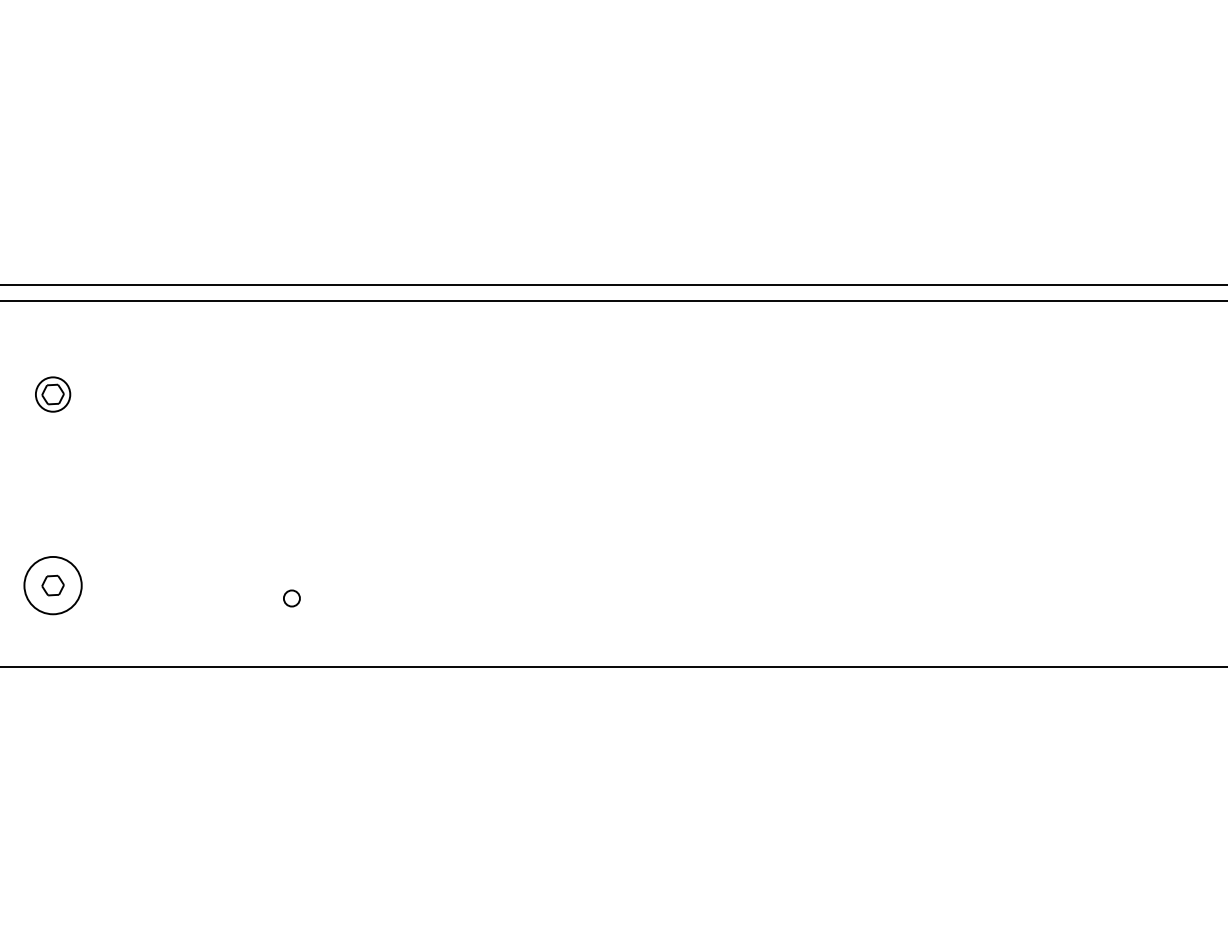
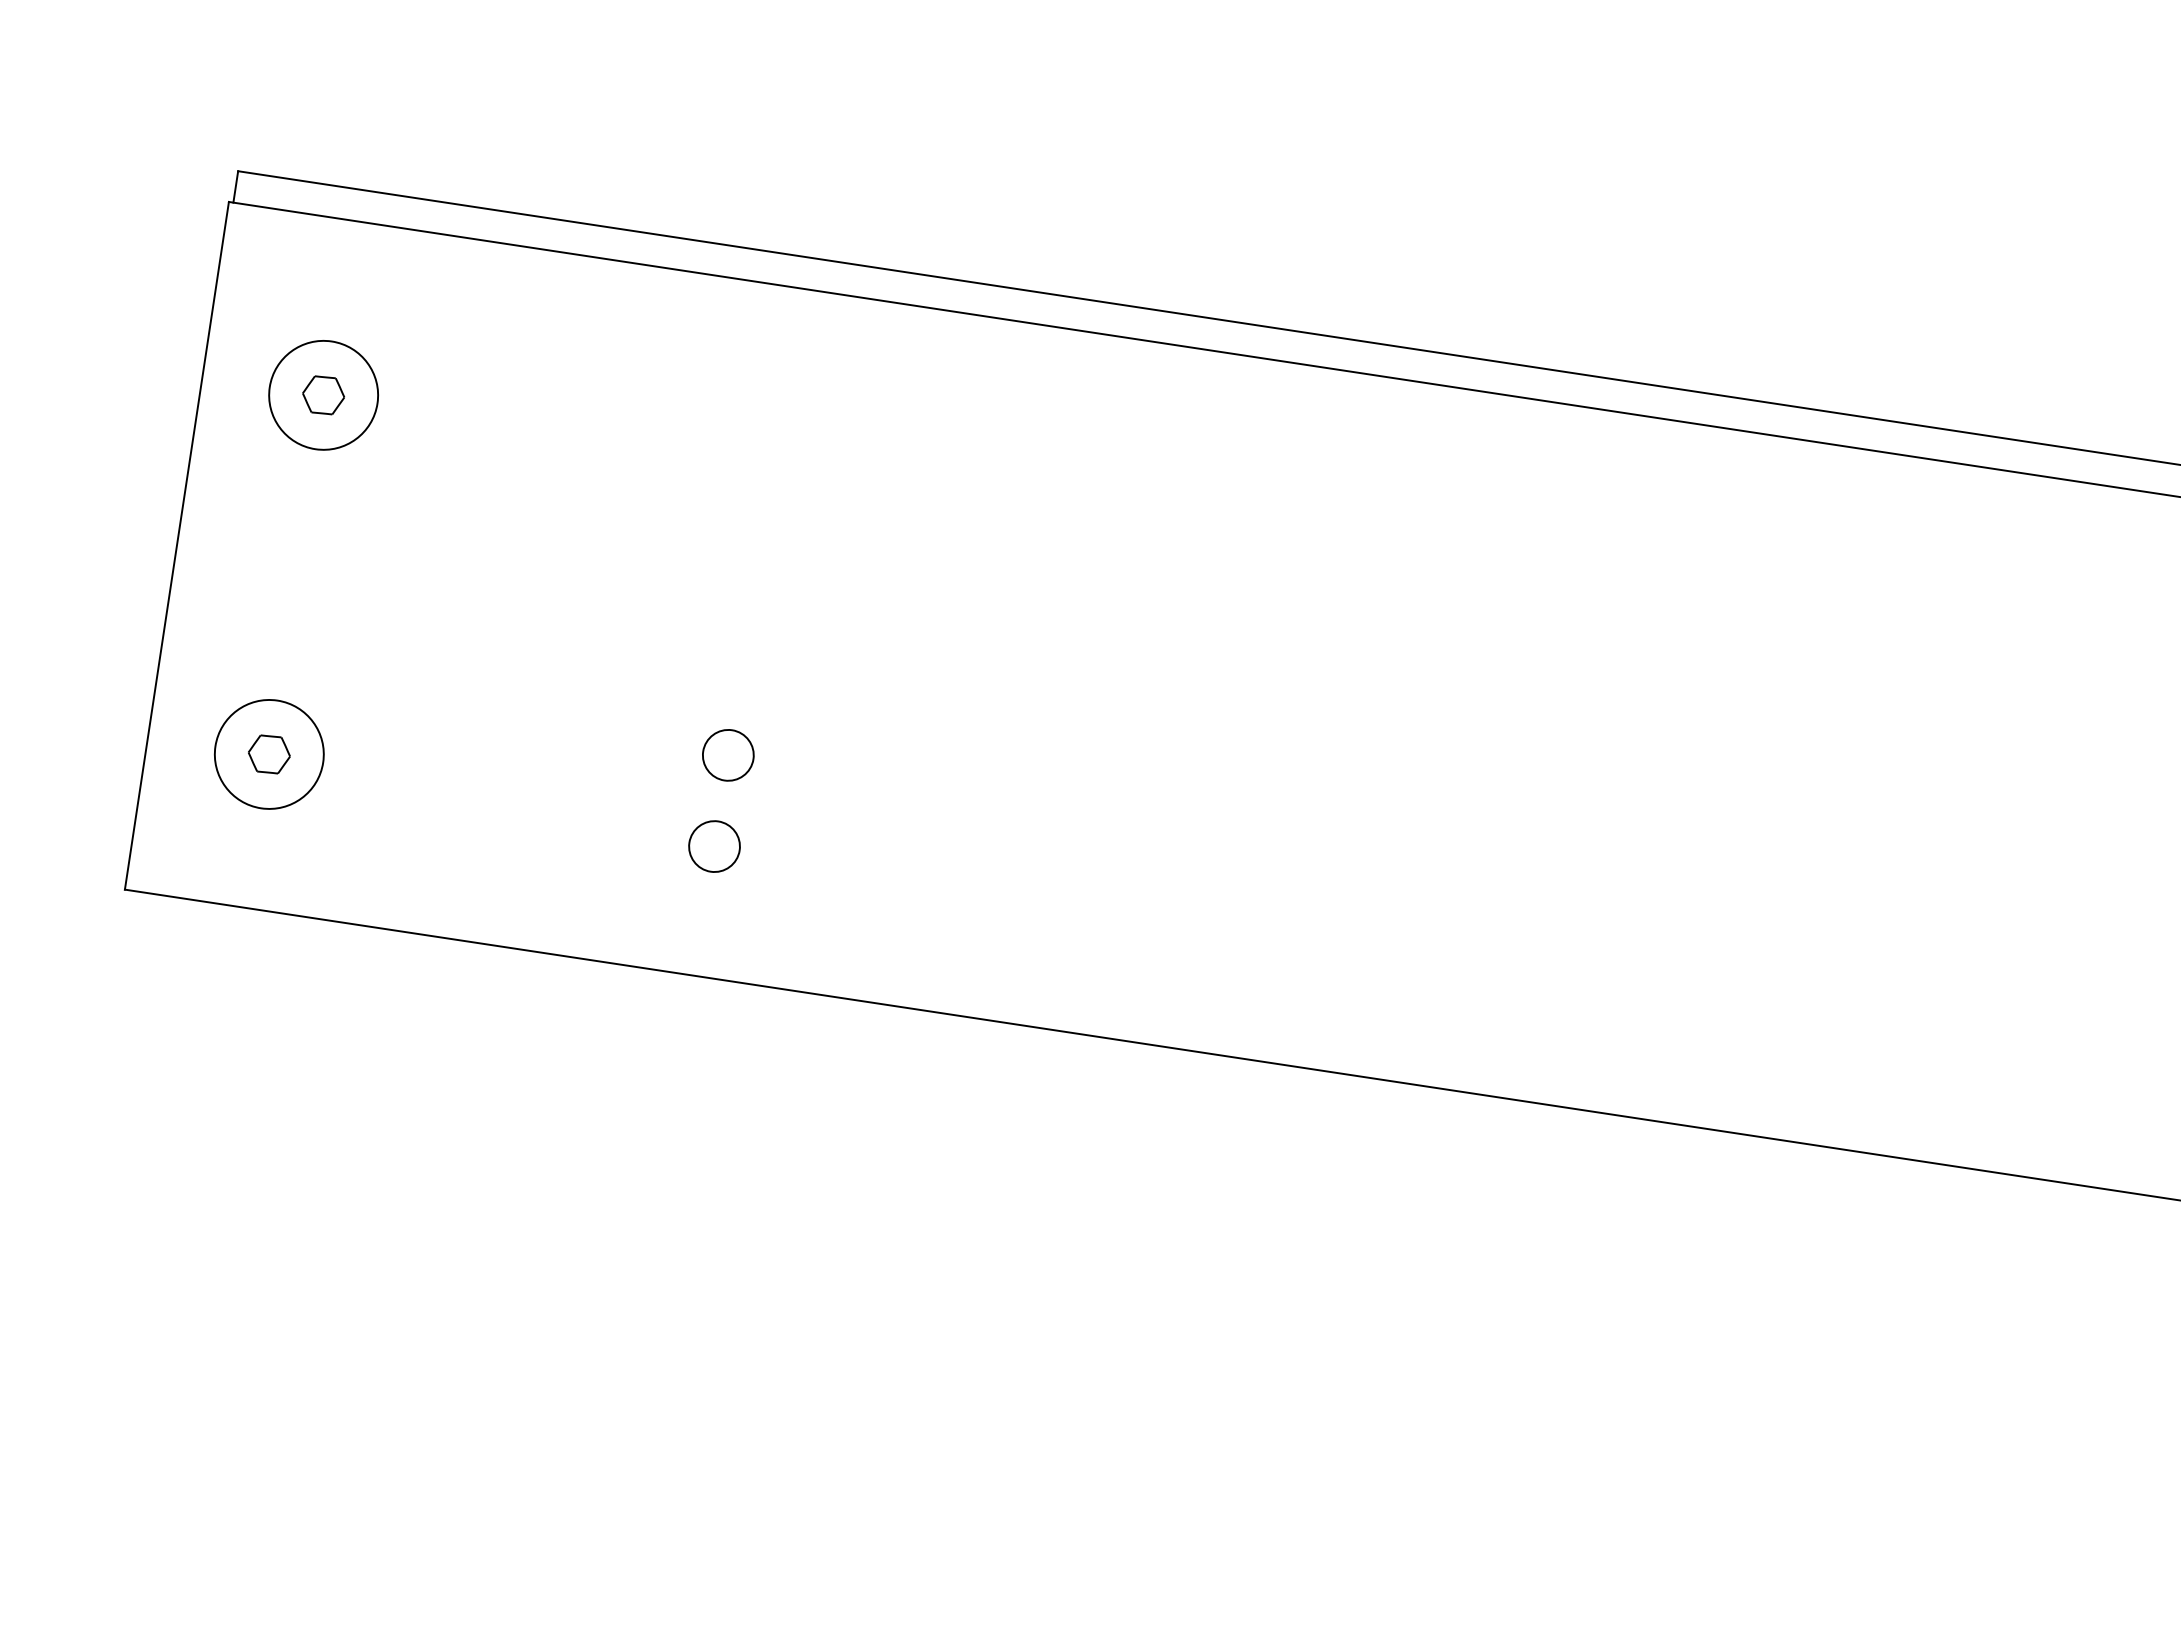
circle: (52, 394) -> (322, 395), size x1.67
circle: (291, 549) -> (727, 754), added
circle: (291, 598) -> (713, 846), size x1.67

